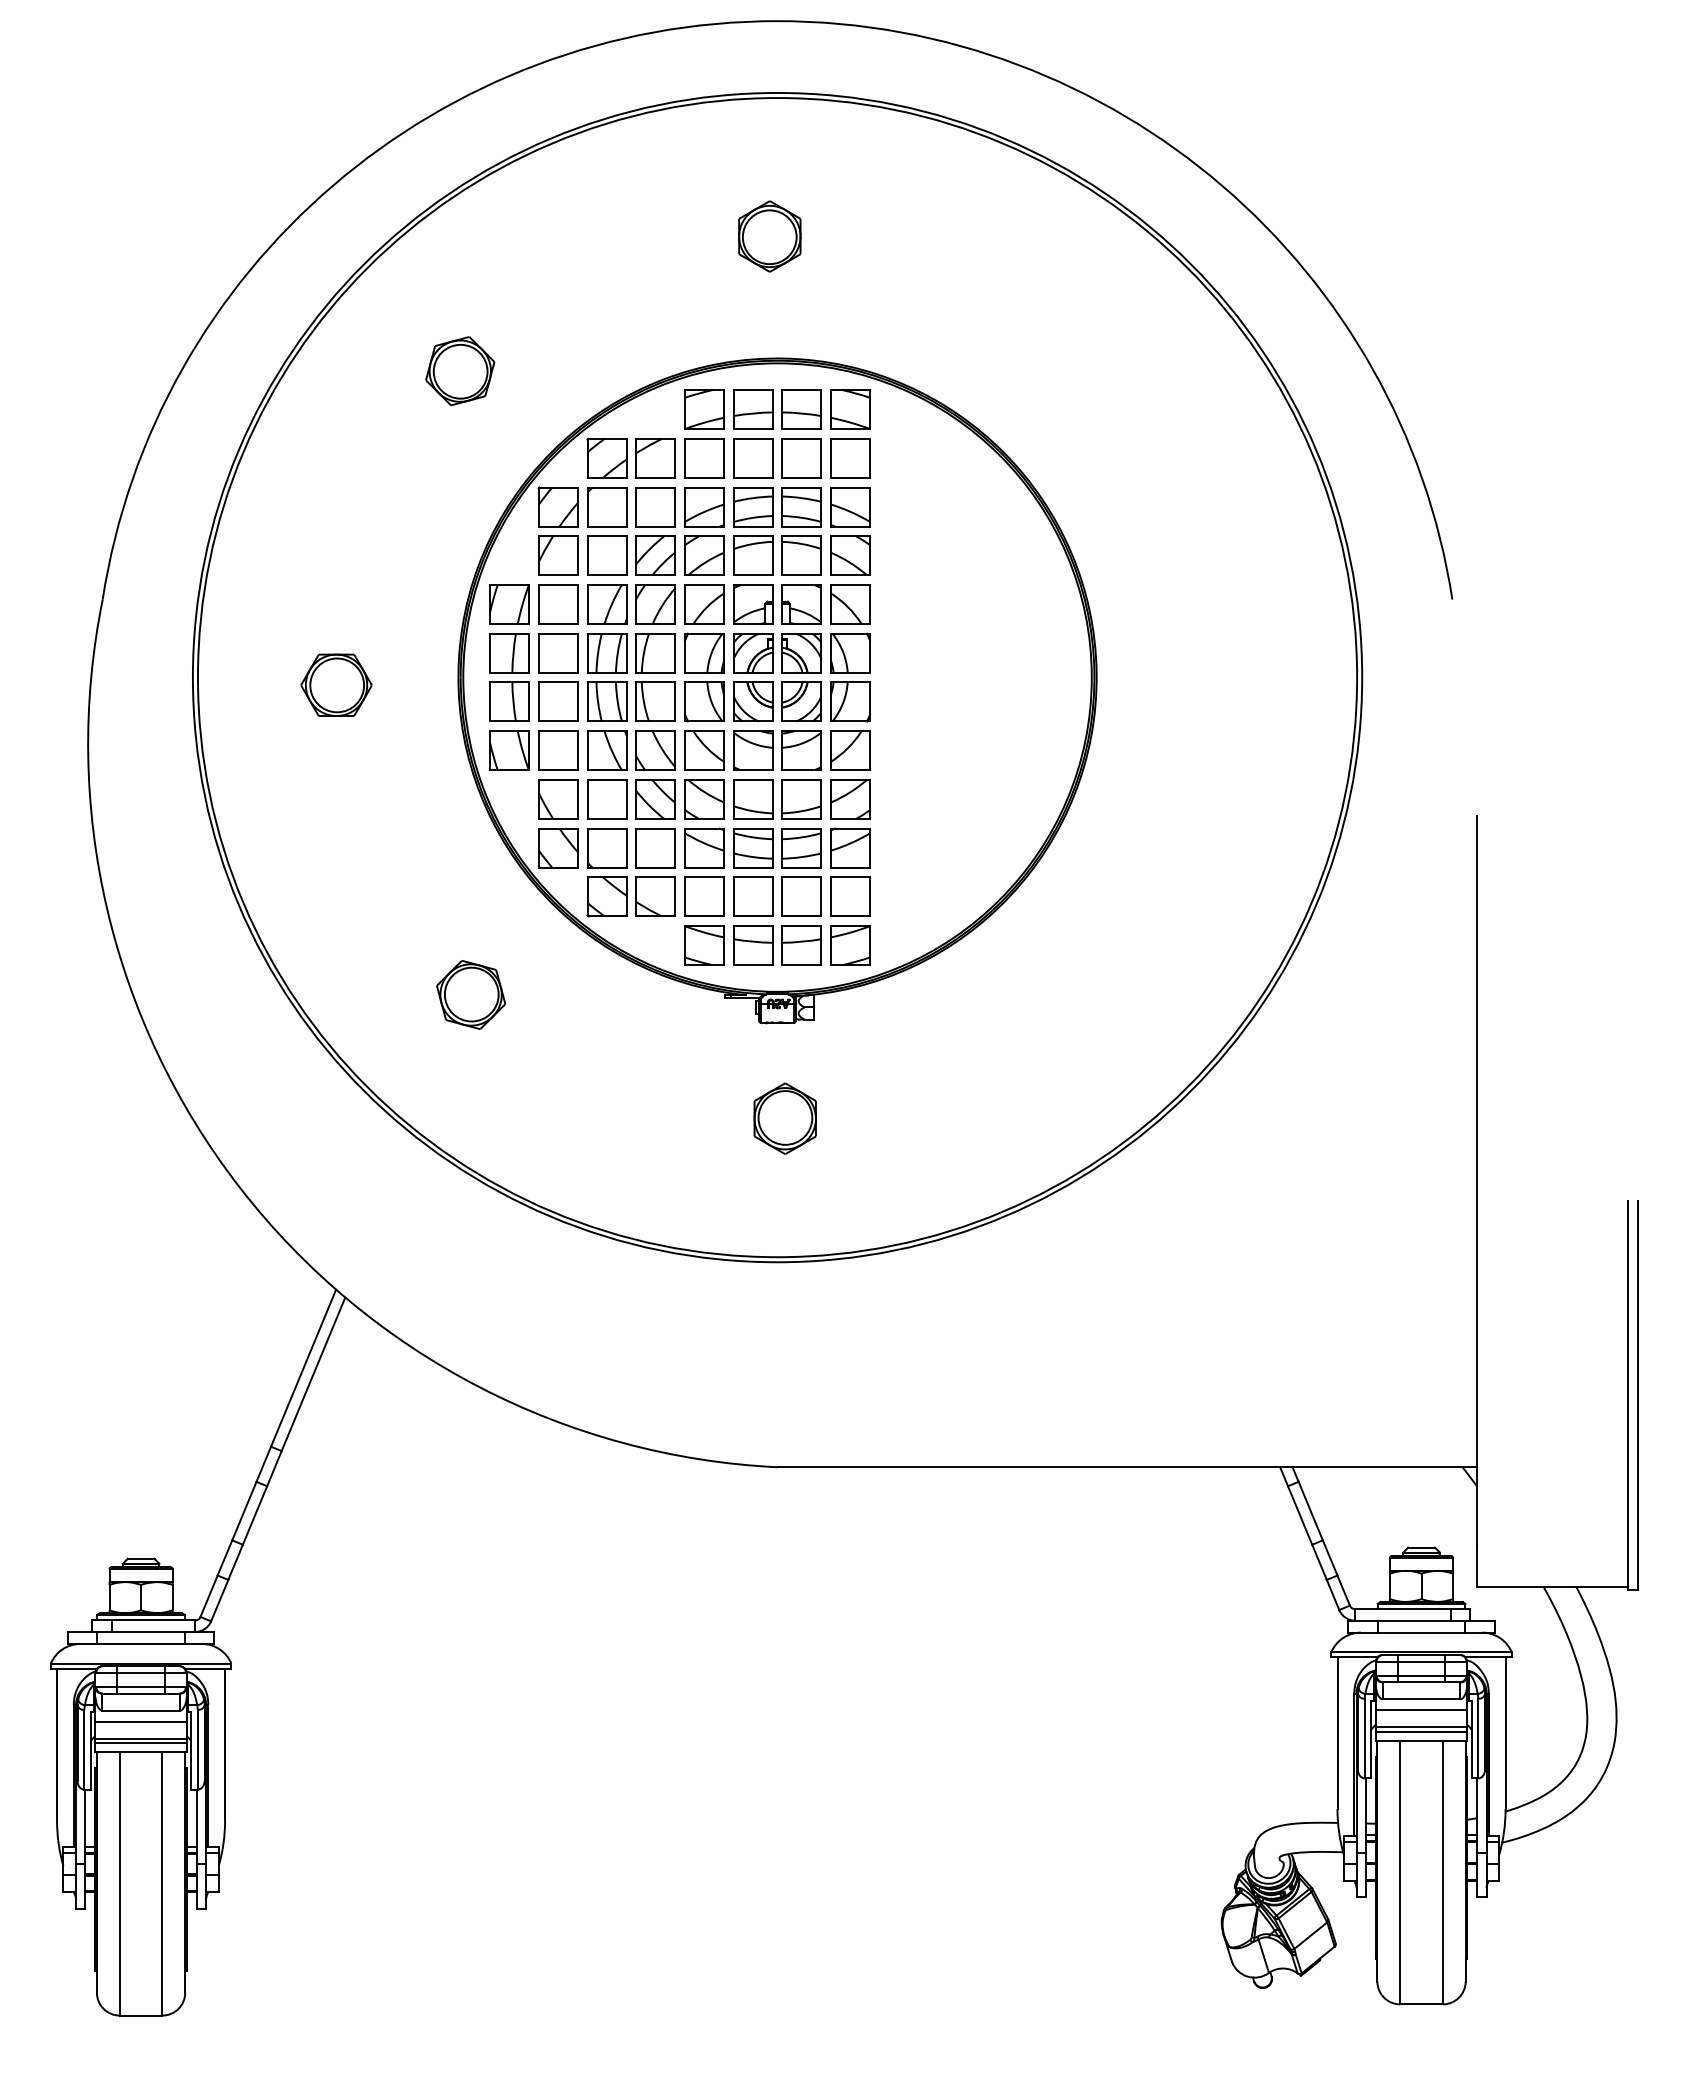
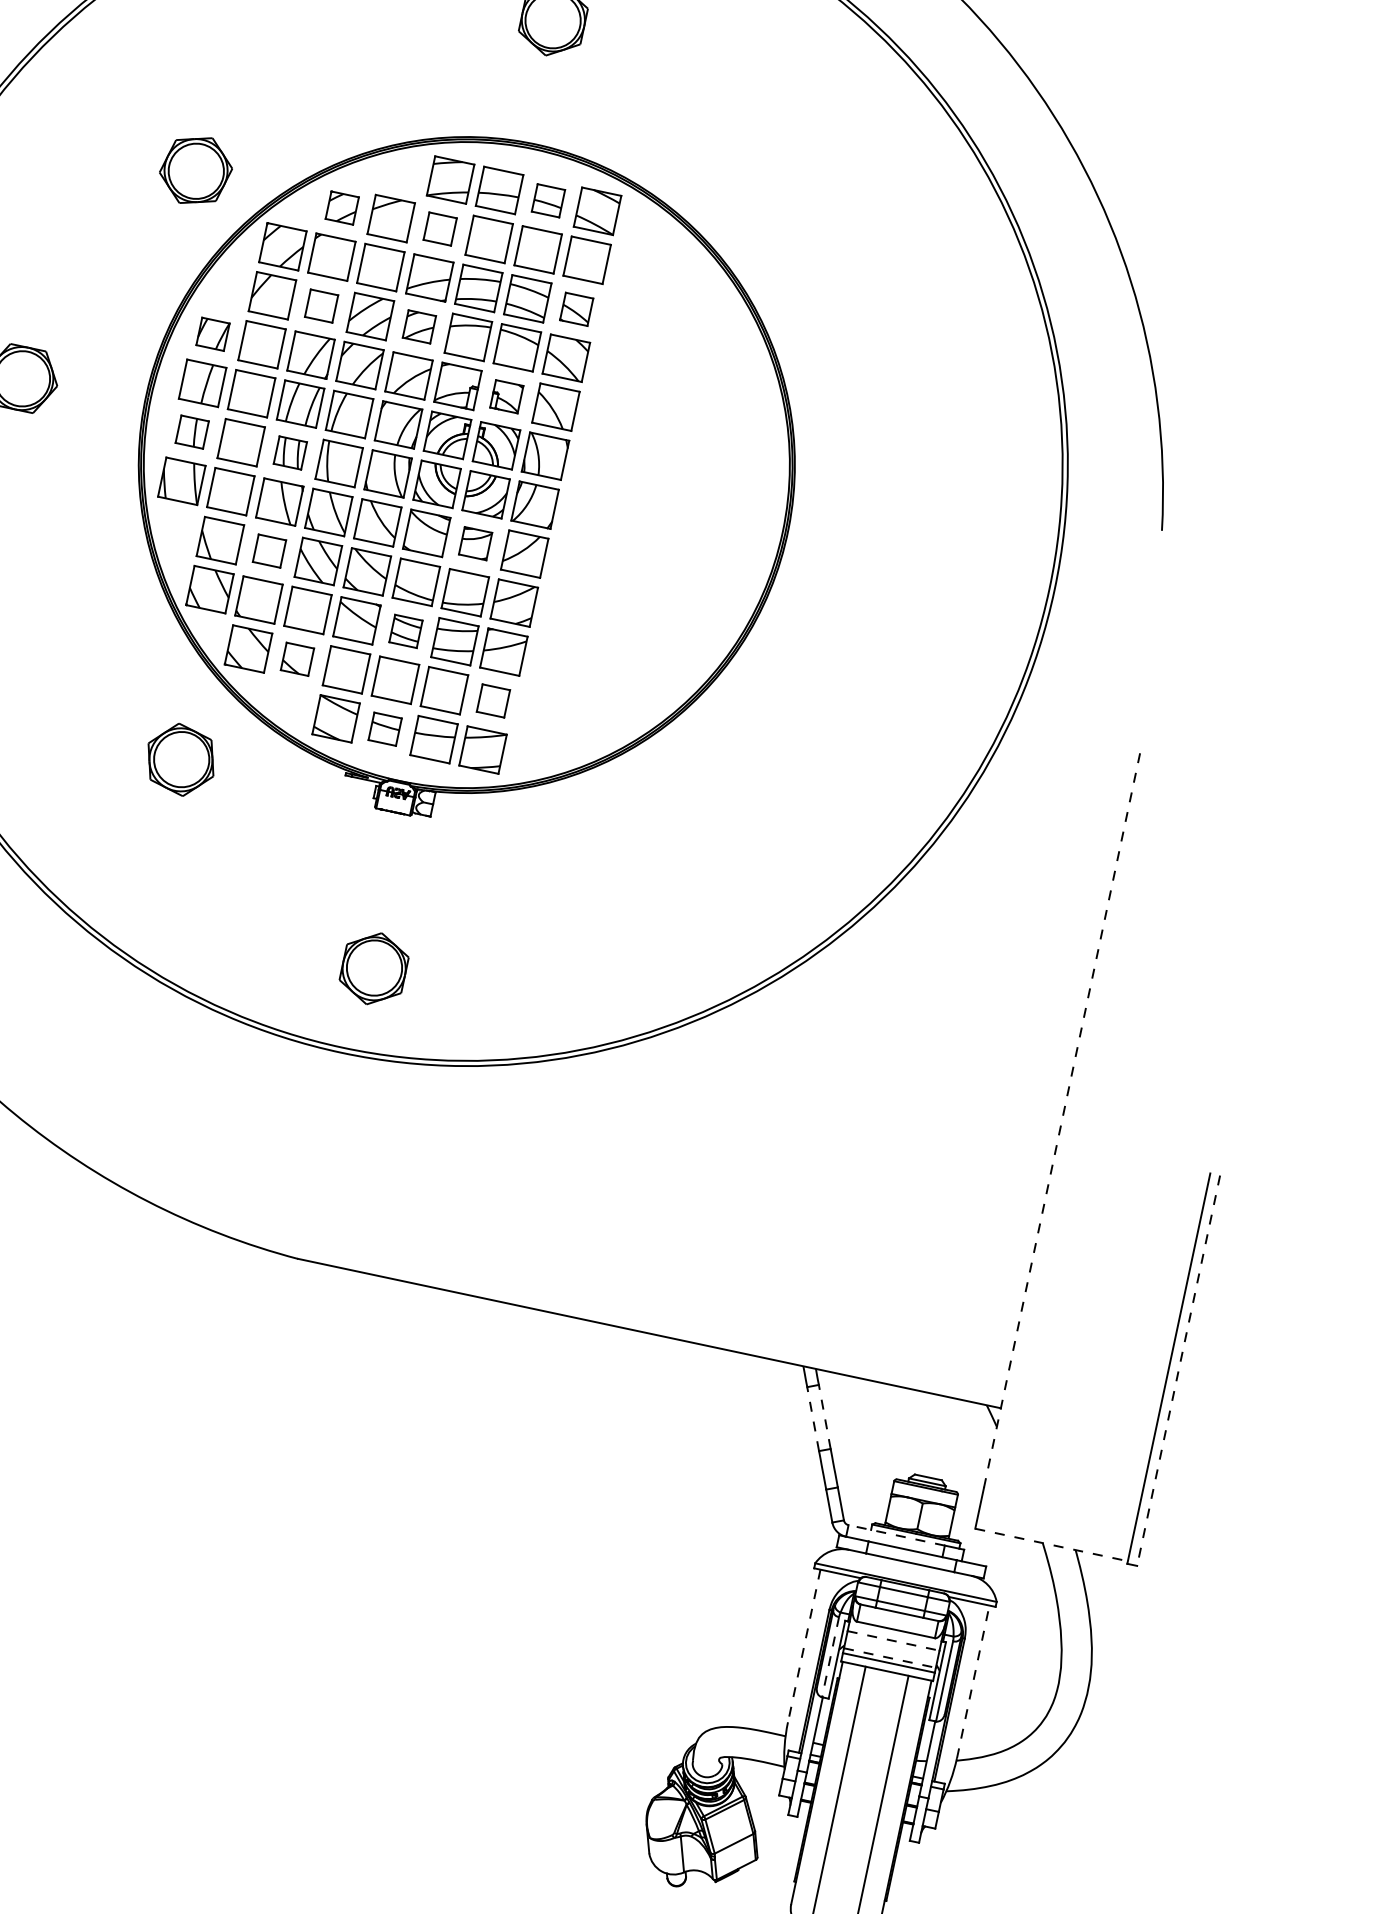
part: (460, 371) -> (196, 171), moved
part: (801, 409) -> (548, 200), size x0.7
part: (606, 457) -> (341, 207), size x0.7
part: (704, 458) -> (440, 229), size x0.7
part: (850, 507) -> (576, 309), size x0.7
part: (607, 555) -> (321, 305), size x0.7
part: (704, 555) -> (419, 326), size x0.7
part: (509, 604) -> (212, 334), size x0.7
part: (801, 604) -> (506, 396), size x0.7
part: (509, 701) -> (192, 431), size x0.7
part: (607, 701) -> (290, 452), size x0.7
part: (801, 750) -> (475, 543), size x0.7
part: (607, 799) -> (269, 551), size x0.7
part: (753, 848) -> (406, 631), size x0.7
part: (655, 896) -> (297, 659), size x0.7
part: (850, 896) -> (493, 700), size x0.7
part: (753, 945) -> (385, 729), size x0.7
part: (471, 994) -> (181, 759), moved
part: (784, 1118) -> (373, 968), moved
line: (1476, 1181) -> (1061, 1121), solid -> dashed
line: (1638, 1396) -> (1178, 1371), solid -> dashed
line: (1310, 1511) -> (824, 1417), solid -> dashed
line: (1300, 1515) -> (813, 1419), solid -> dashed
line: (1552, 1587) -> (1051, 1545), solid -> dashed
line: (1403, 1609) -> (897, 1535), solid -> dashed
line: (1421, 1710) -> (893, 1641), solid -> dashed
line: (1421, 1727) -> (889, 1658), solid -> dashed
line: (1337, 1733) -> (804, 1646), solid -> dashed
line: (1505, 1733) -> (973, 1682), solid -> dashed
line: (1364, 1738) -> (830, 1657), solid -> dashed

